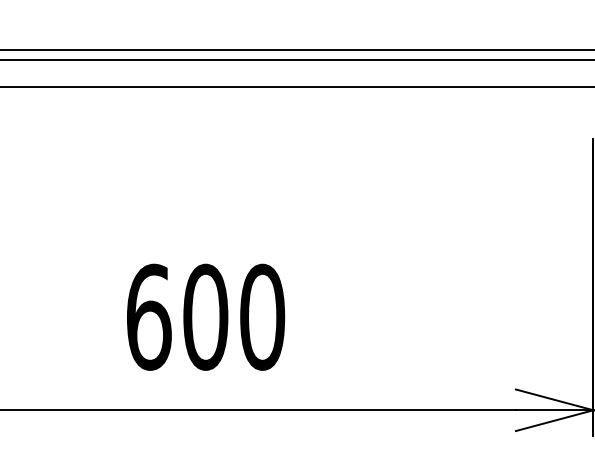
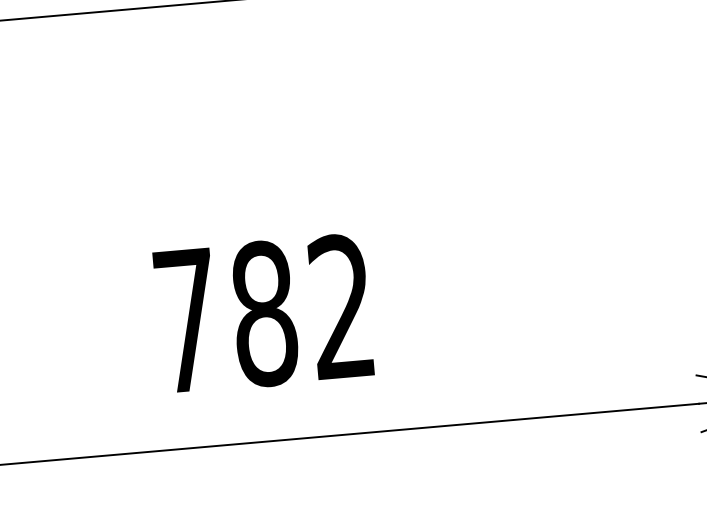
text: (206, 316) -> (265, 312), 600 -> 782

